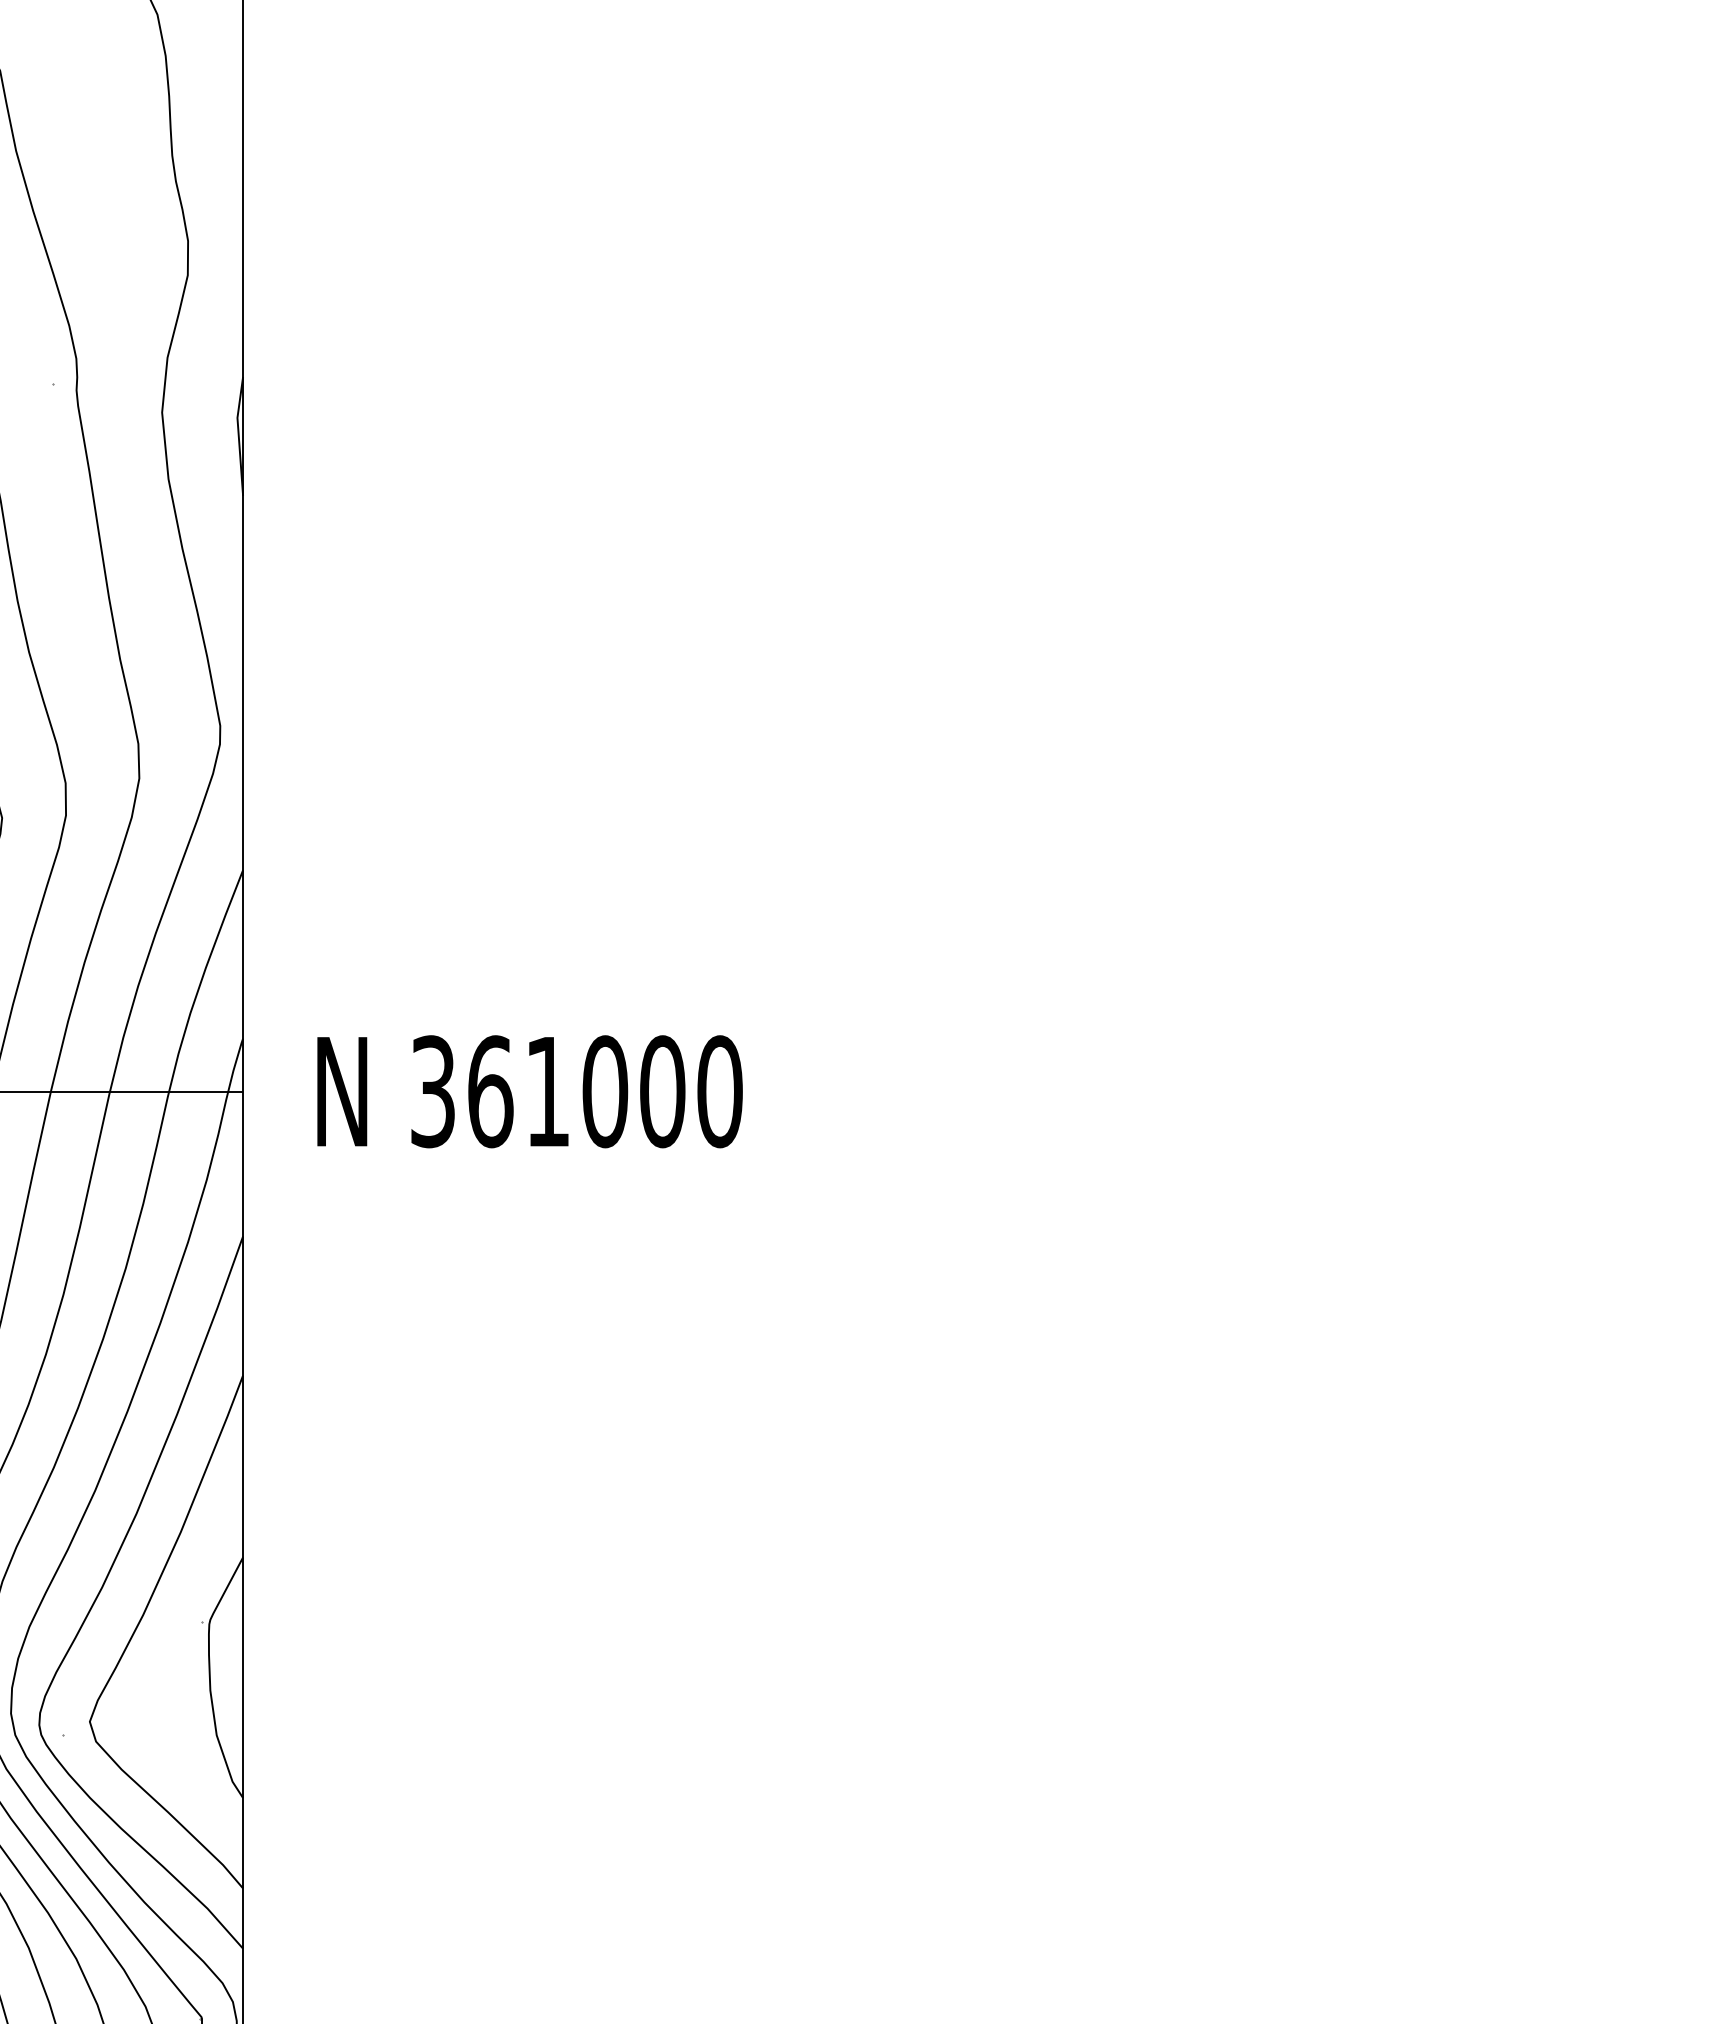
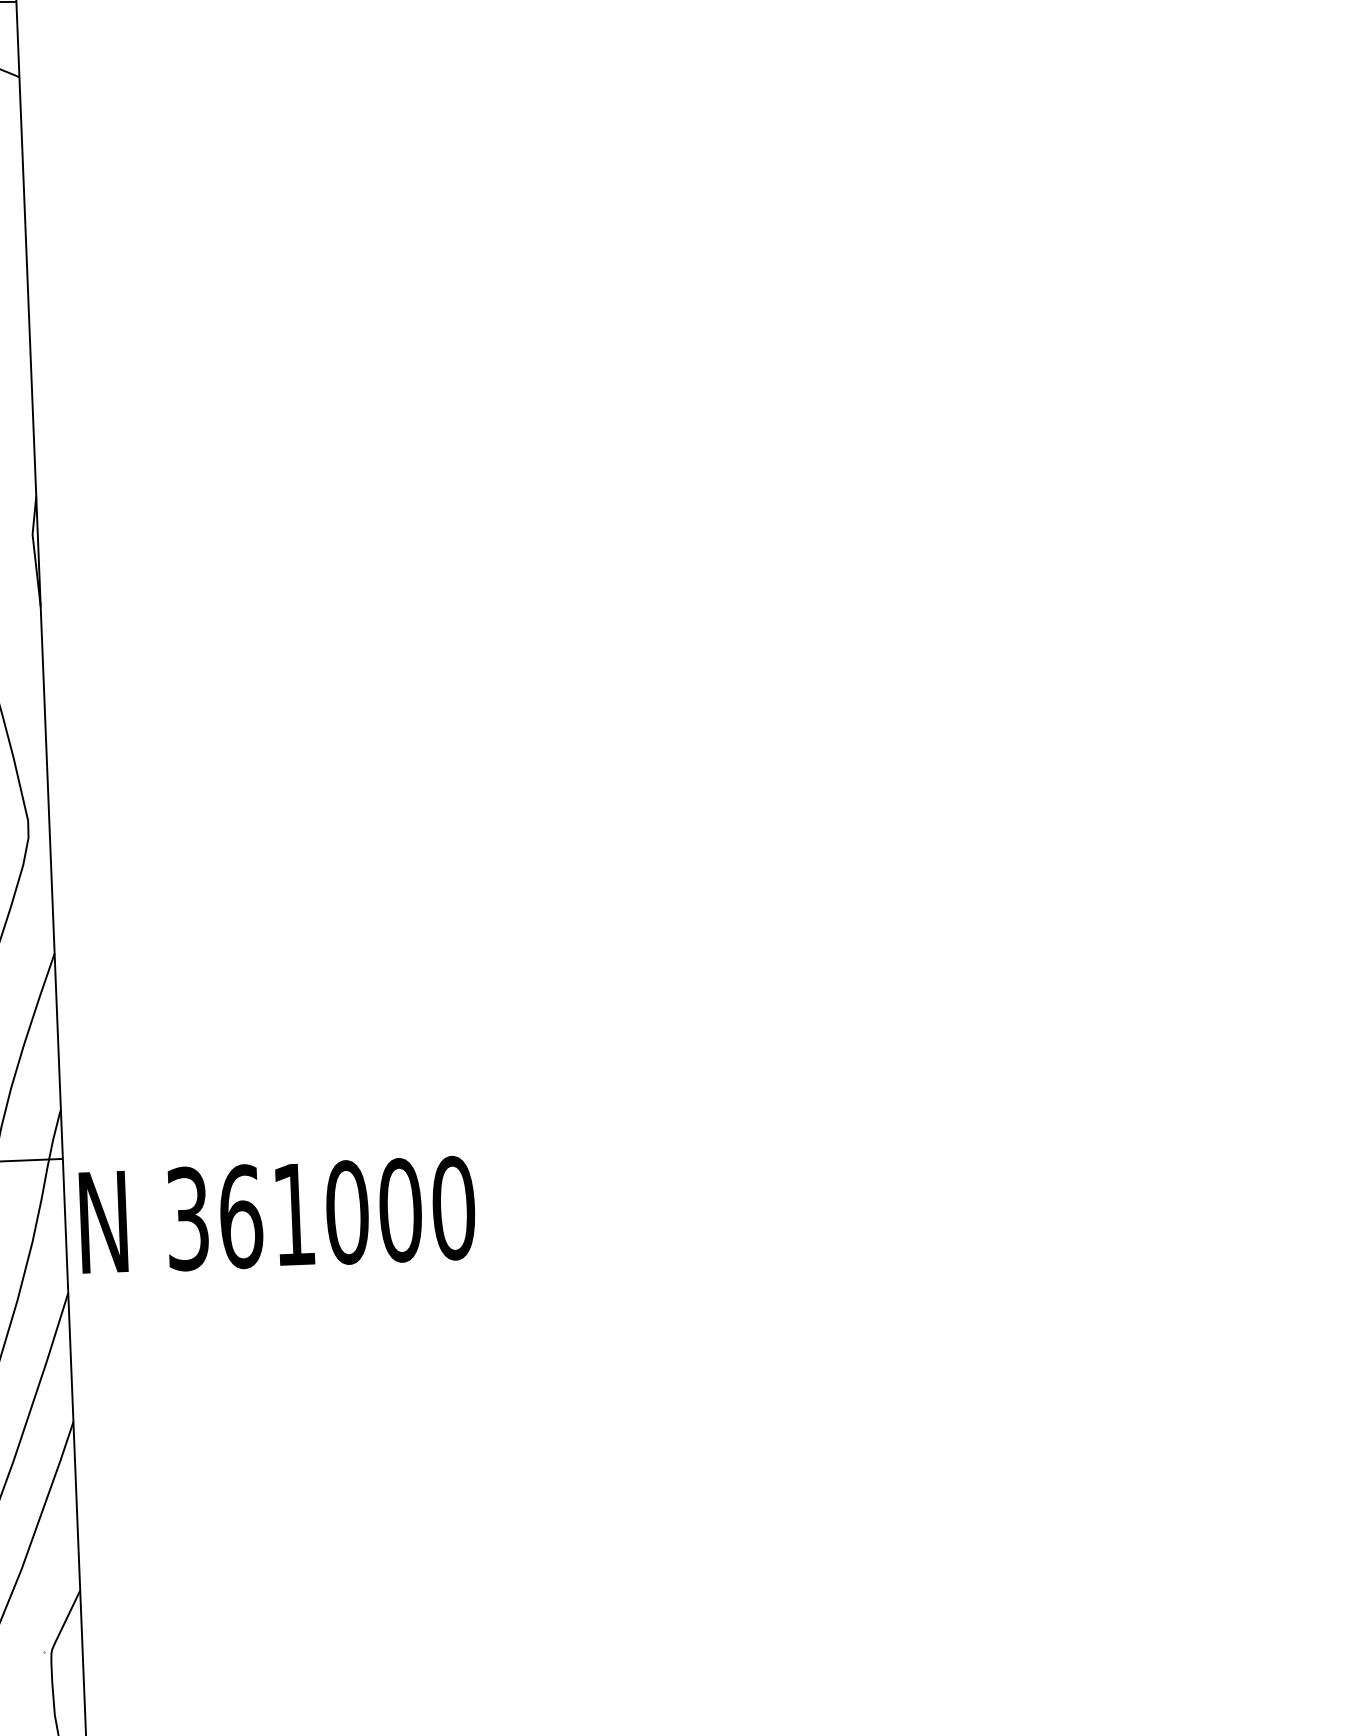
text: (529, 1091) -> (277, 1215), moved

